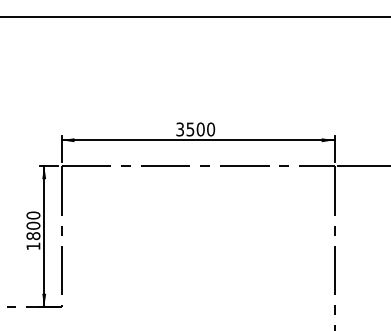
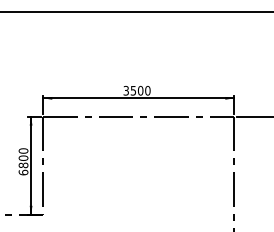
text: (33, 246) -> (23, 172), 1800 -> 6800

